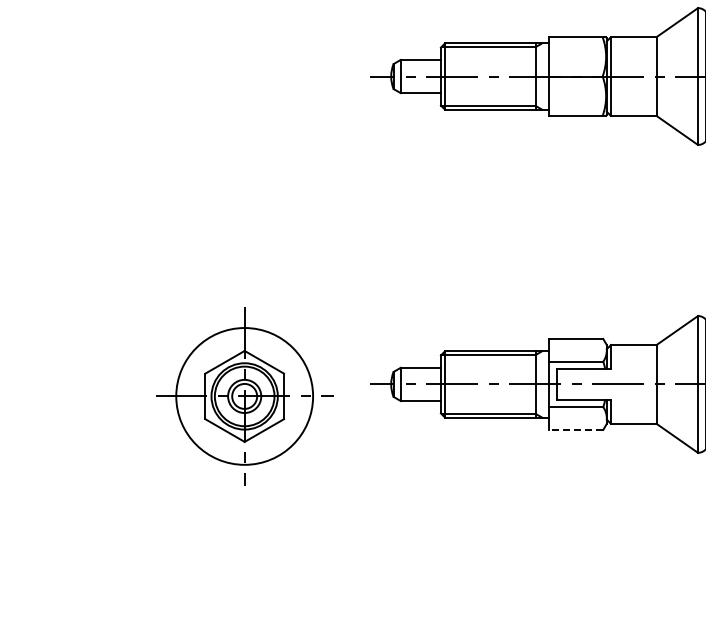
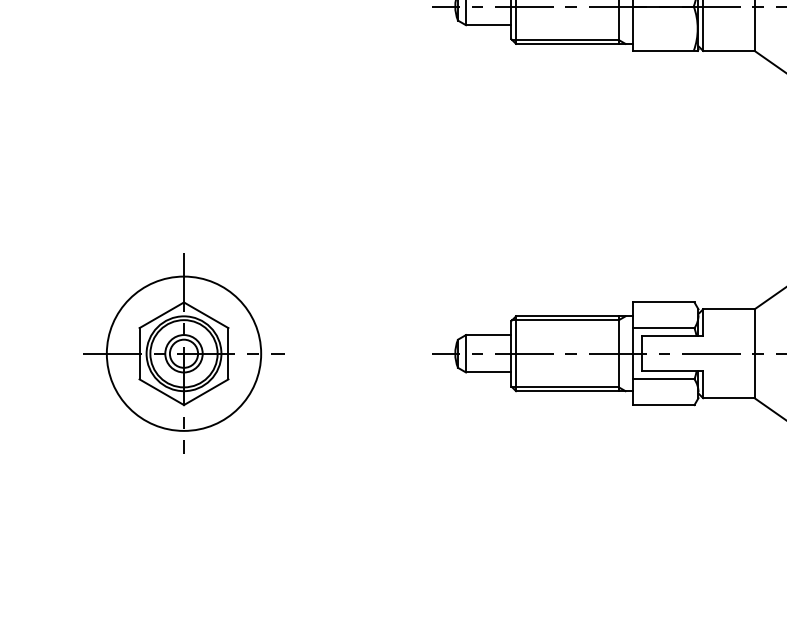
part: (244, 396) -> (183, 353), moved
line: (575, 429) -> (663, 404), dashed -> solid

